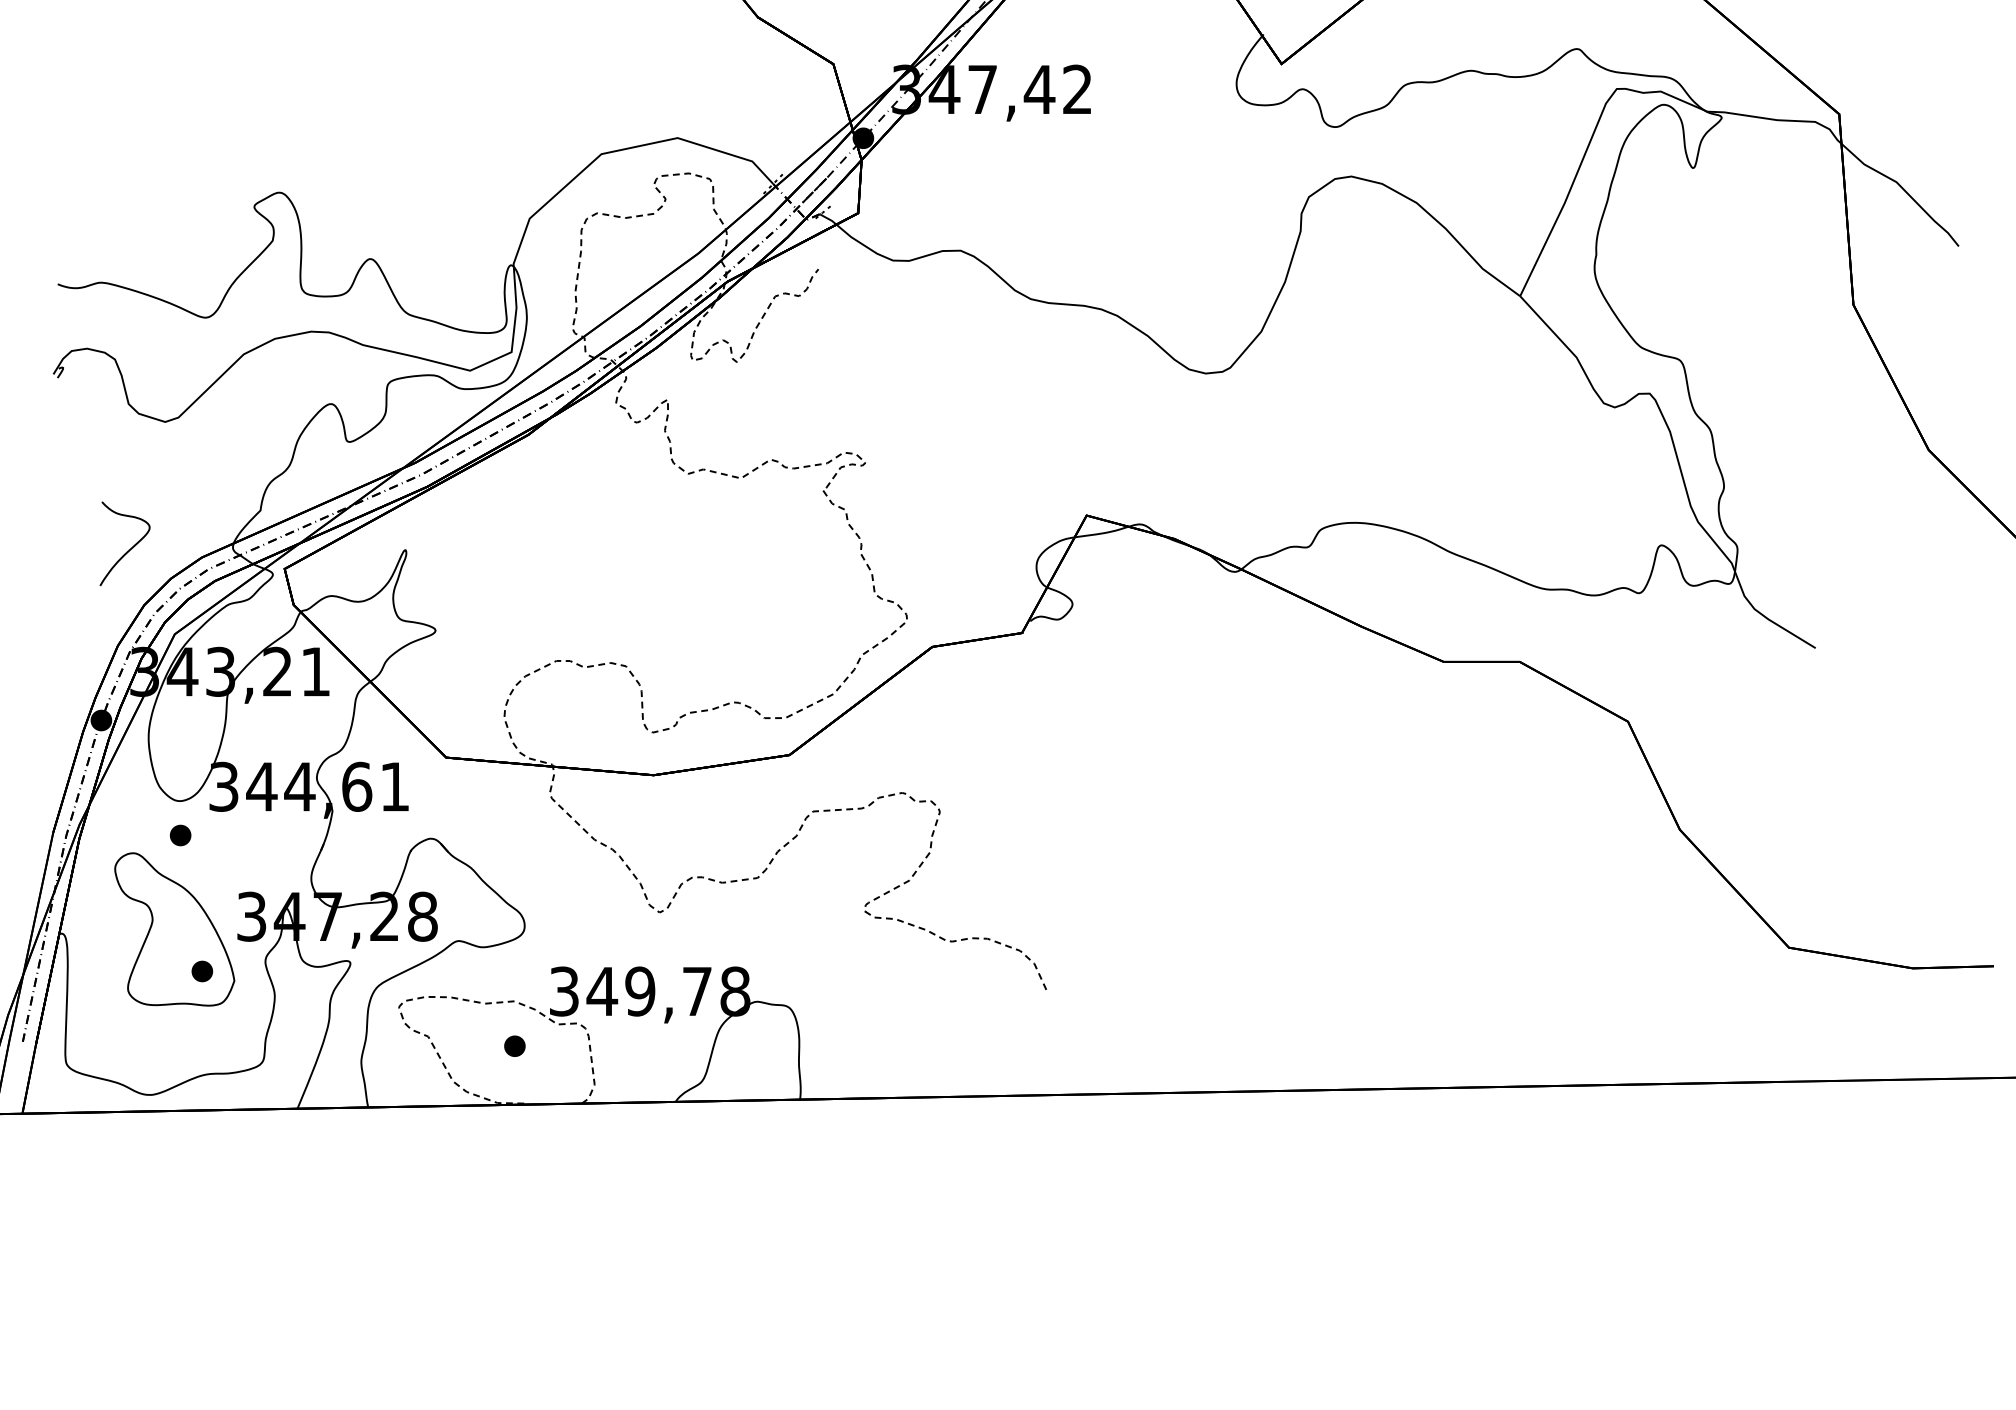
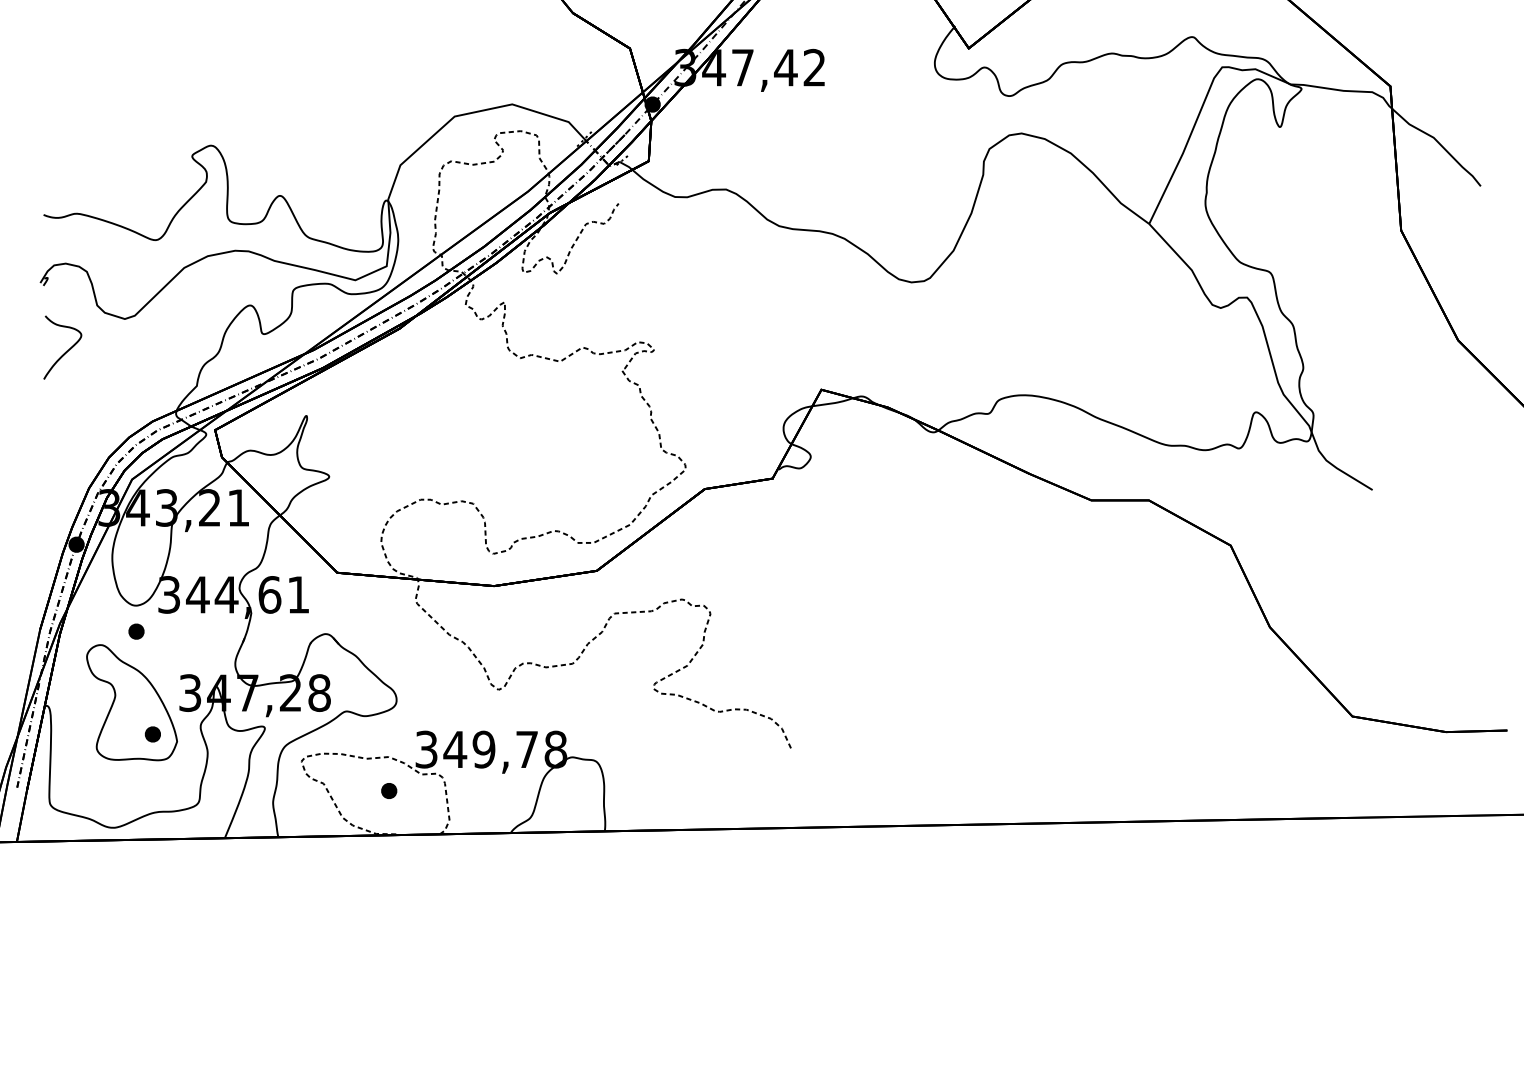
curve: (127, 550) -> (64, 352), moved

